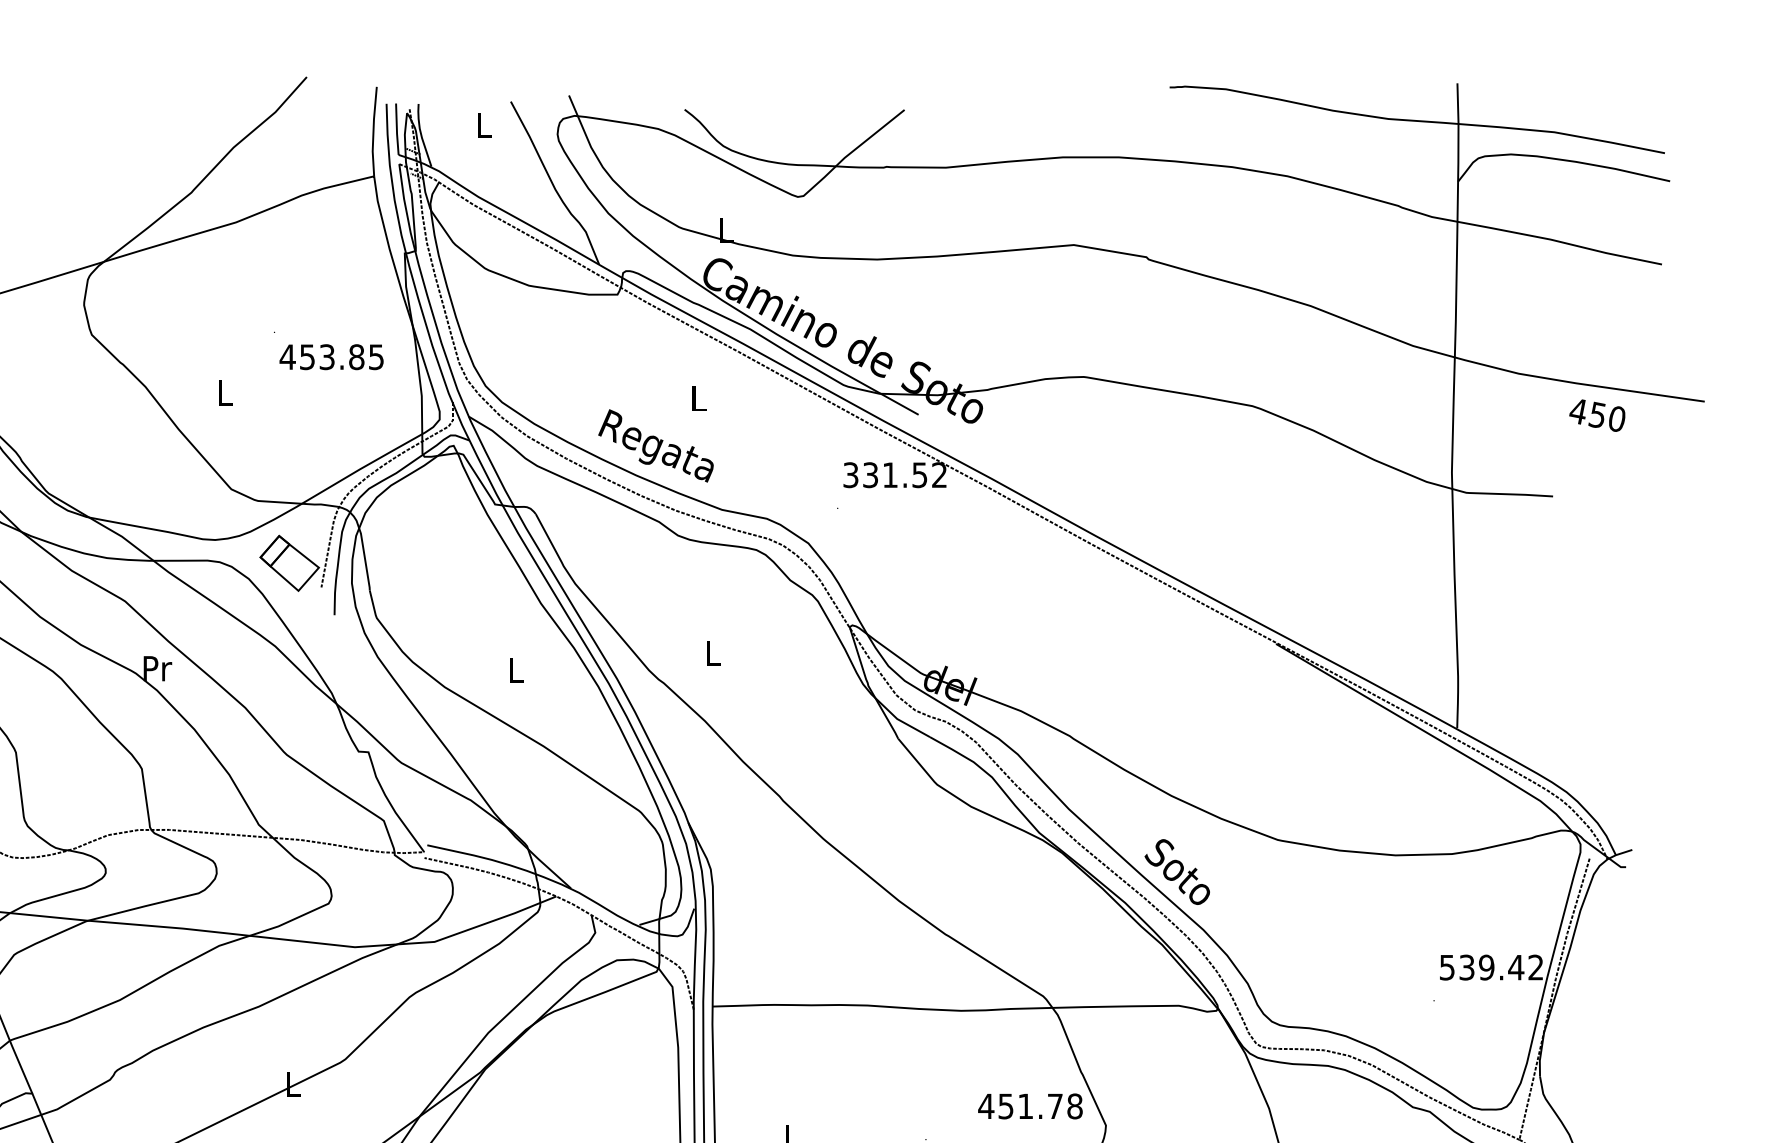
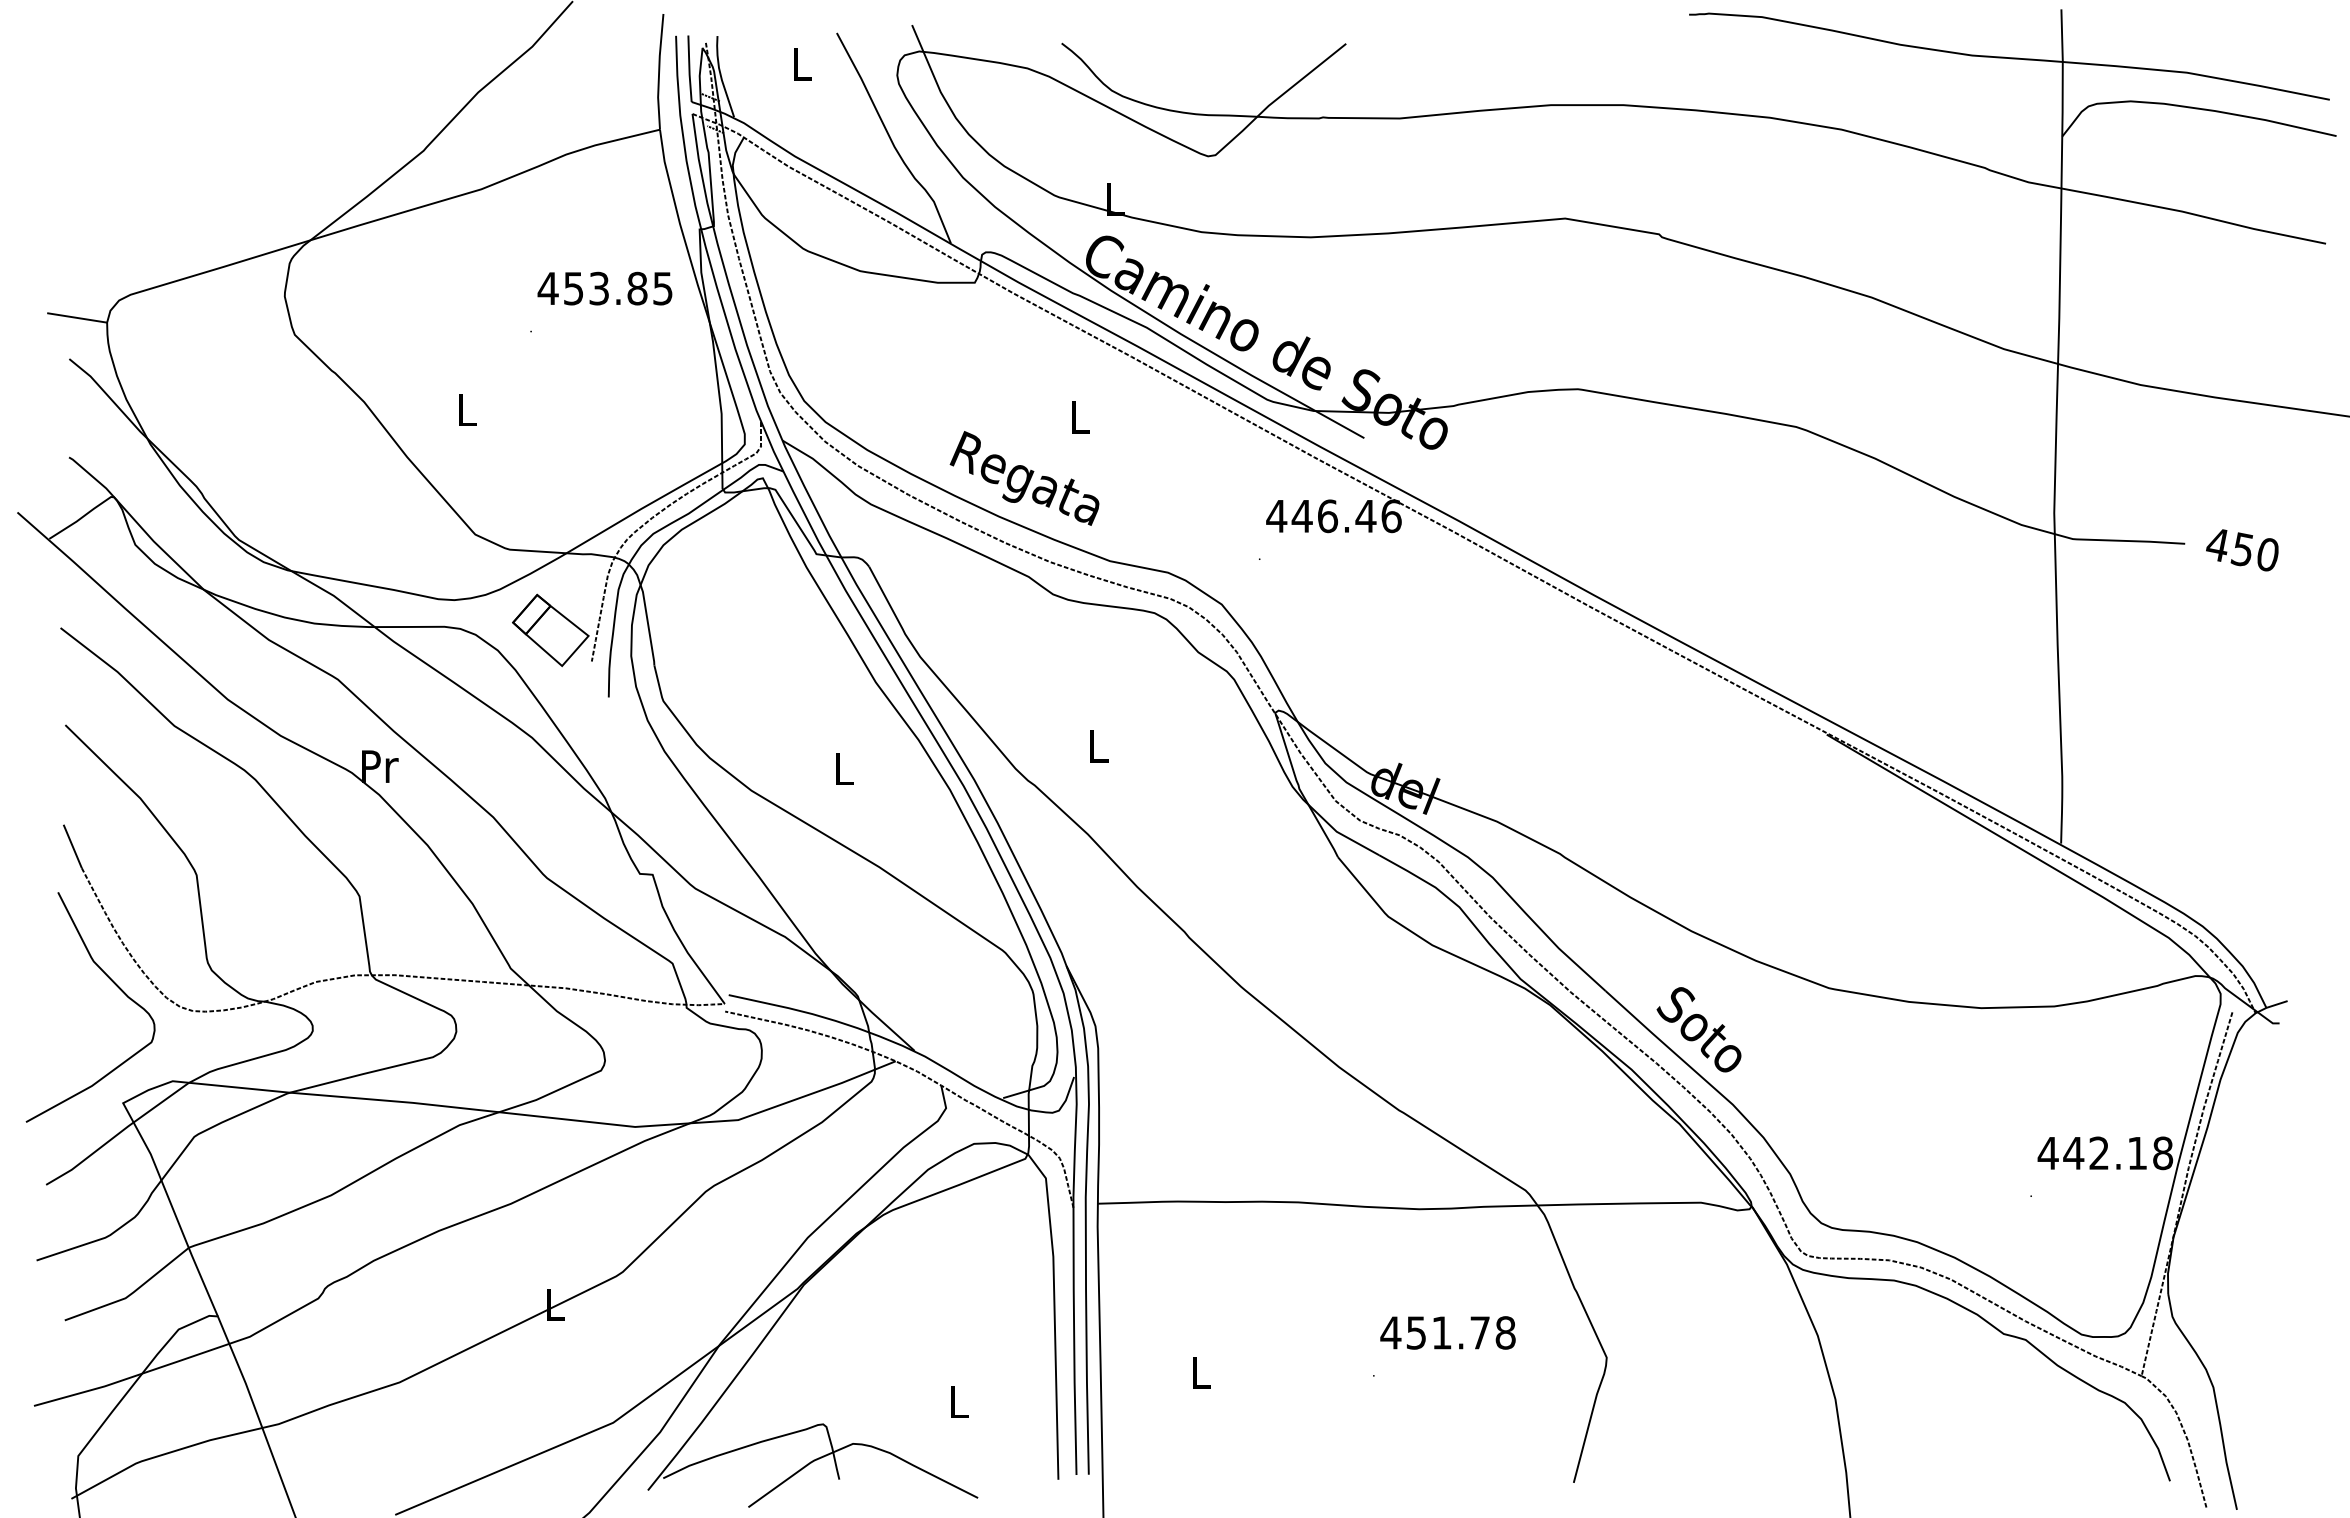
text: (331, 357) -> (604, 288), moved
text: (1597, 415) -> (2242, 550), moved
text: (894, 475) -> (1333, 516), 331.52 -> 446.46
text: (1491, 967) -> (2105, 1153), 539.42 -> 442.18
text: (1030, 1106) -> (1447, 1332), moved

